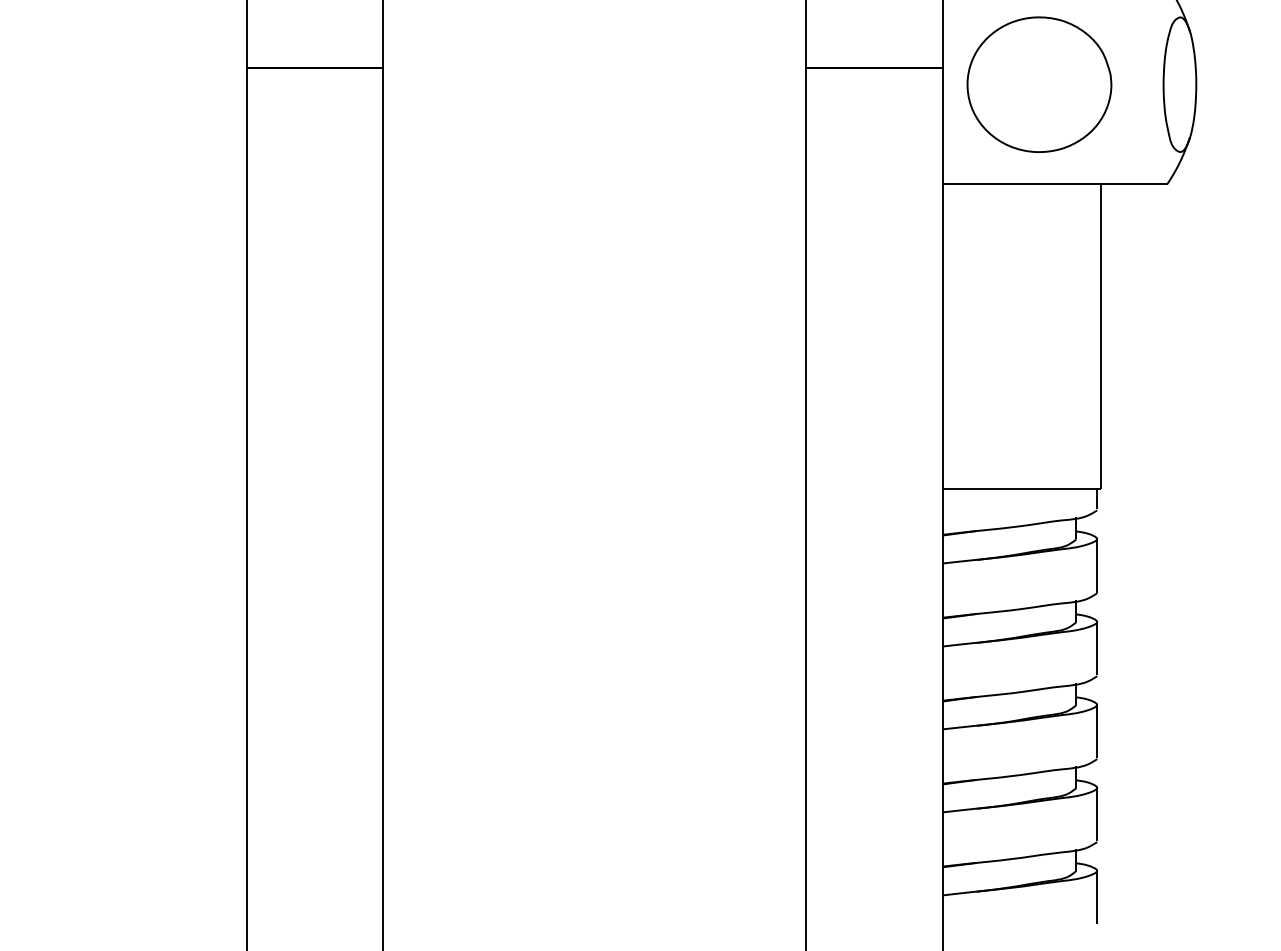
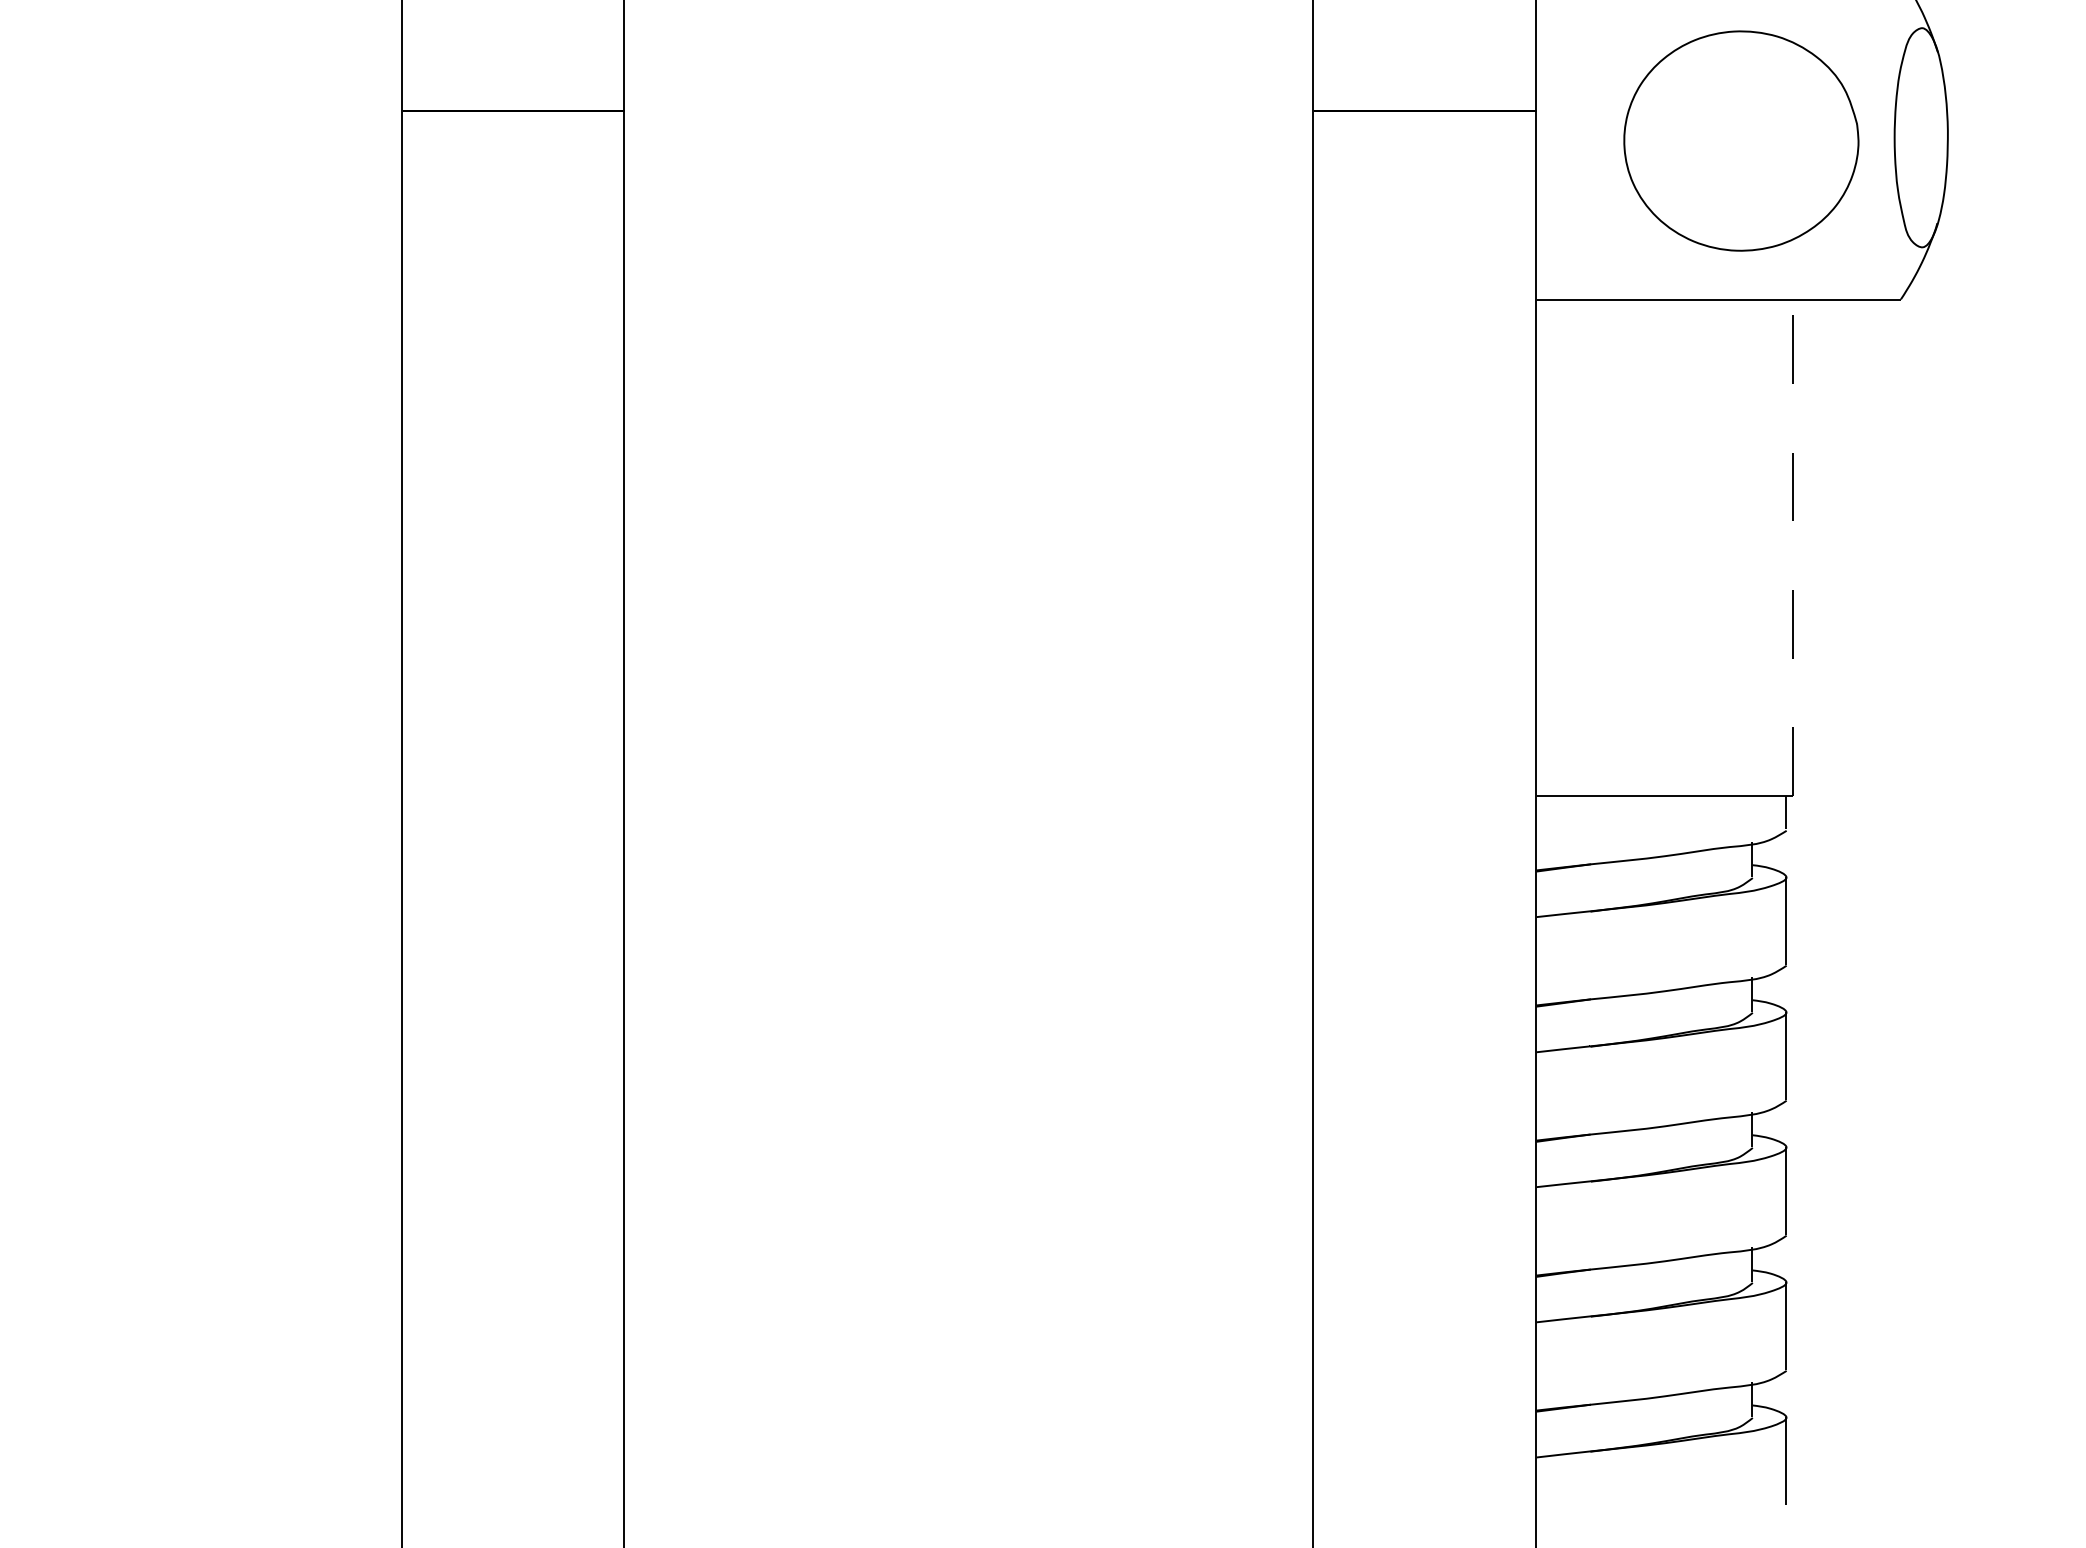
part: (1039, 84) -> (1741, 140), moved
line: (1101, 335) -> (1793, 546), solid -> dashed

